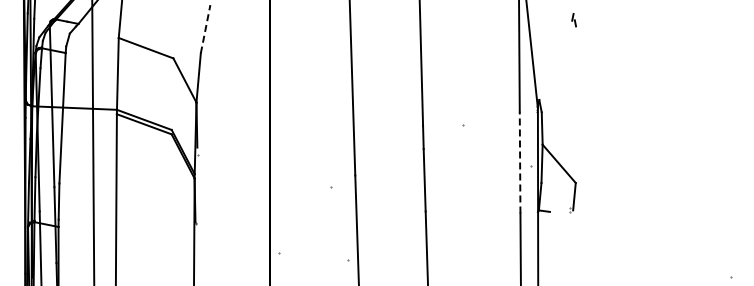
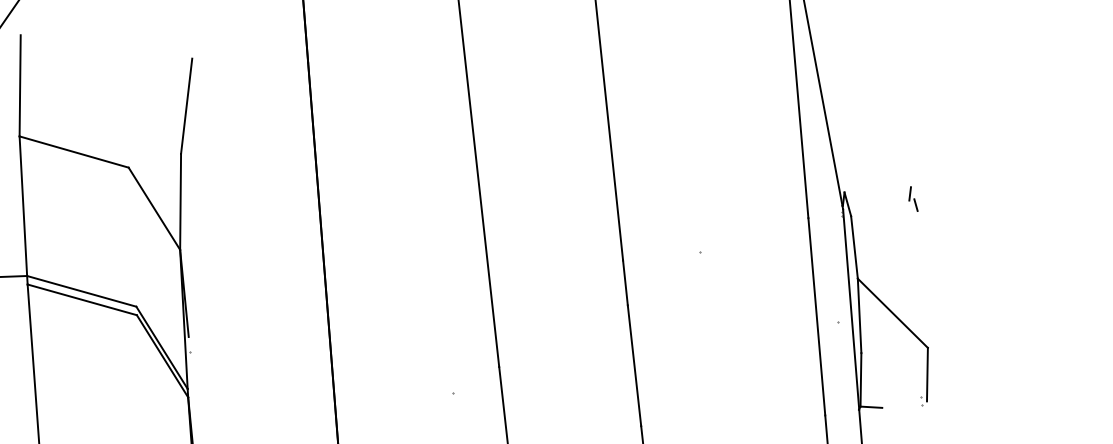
part: (573, 20) -> (911, 199), moved
line: (205, 29) -> (186, 106), dashed -> solid
line: (520, 162) -> (817, 316), dashed -> solid

